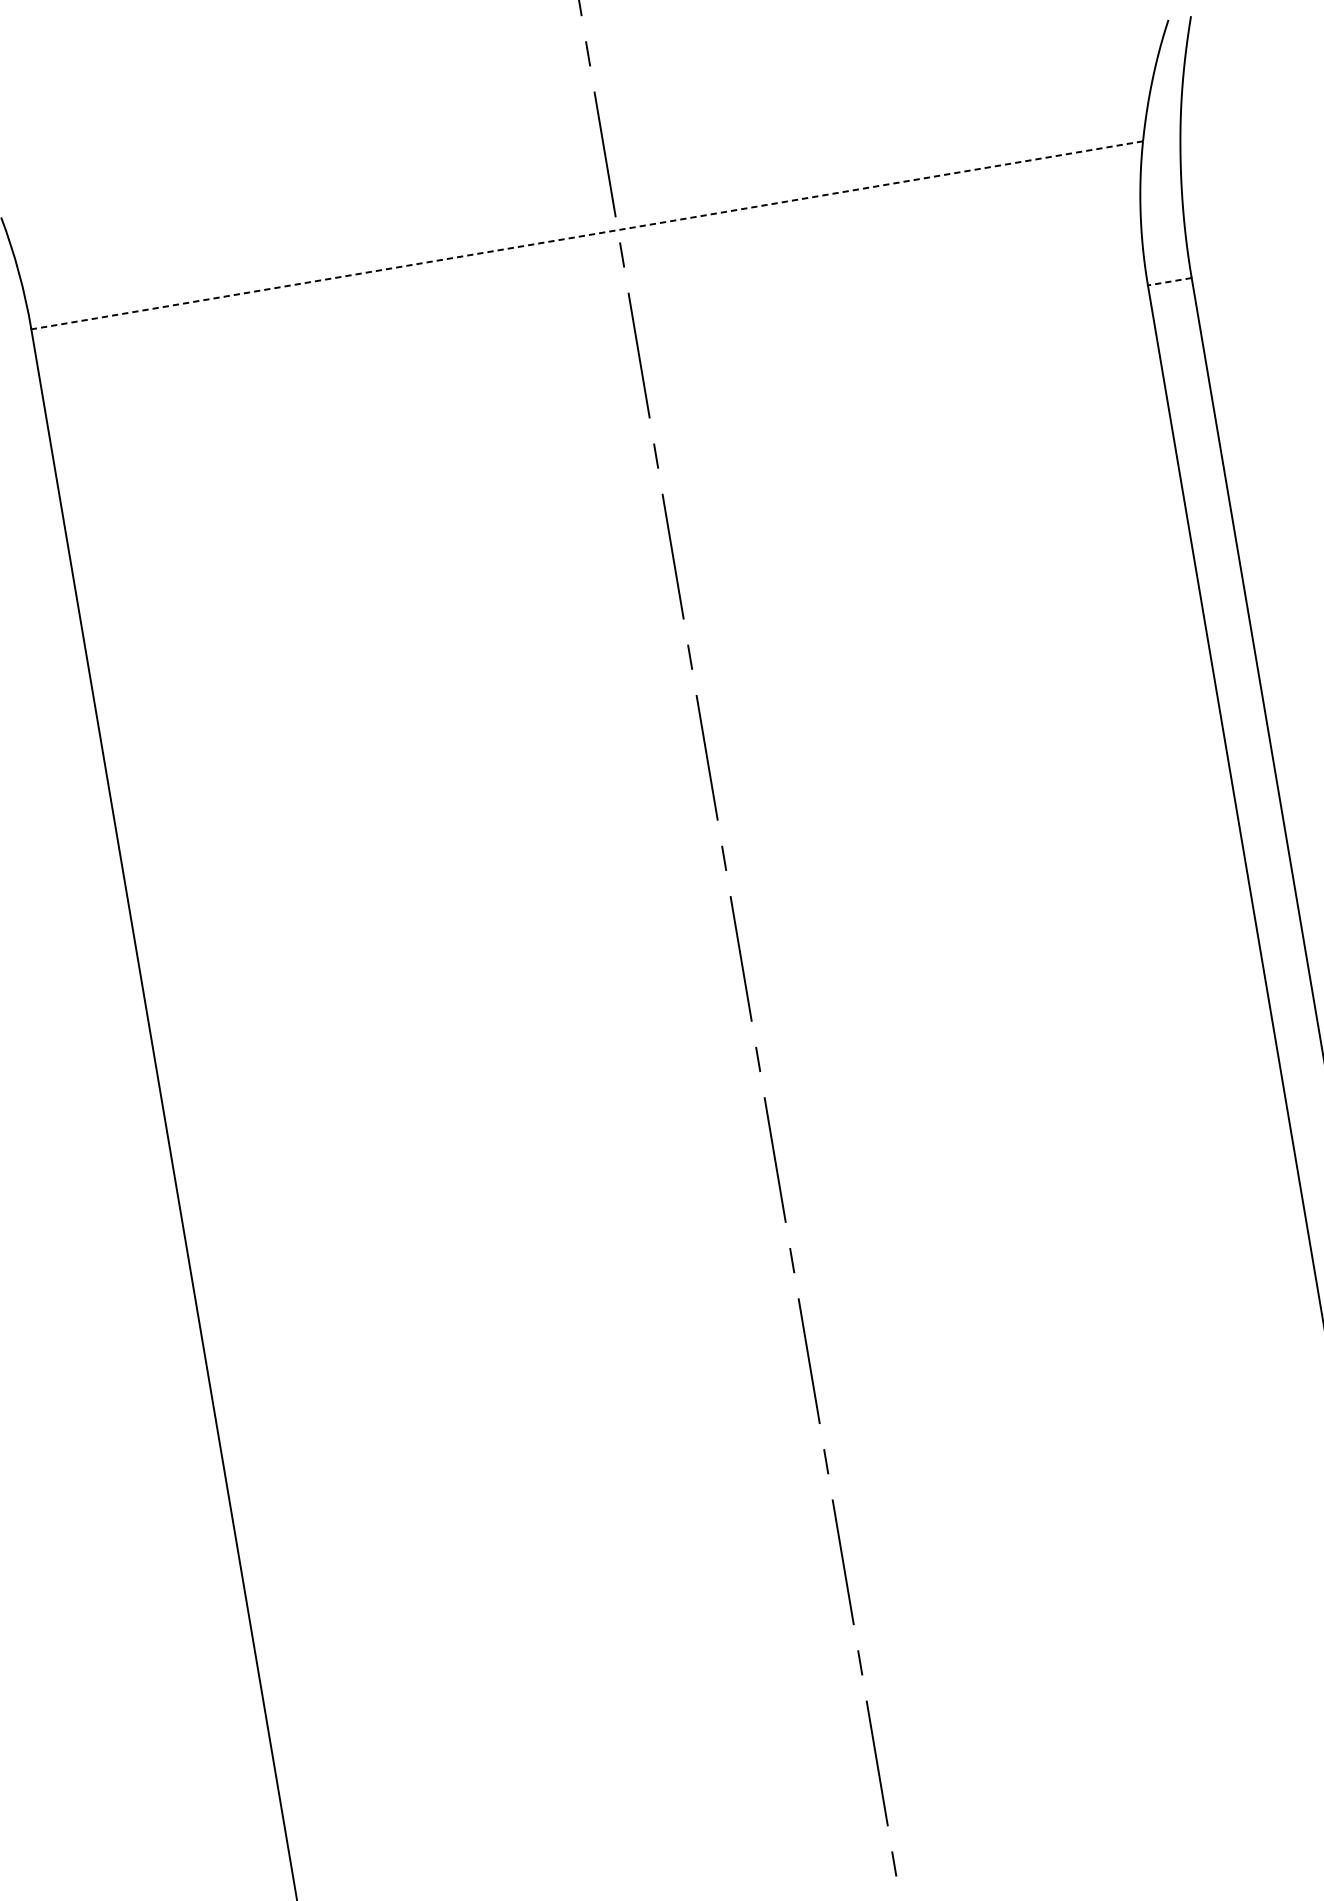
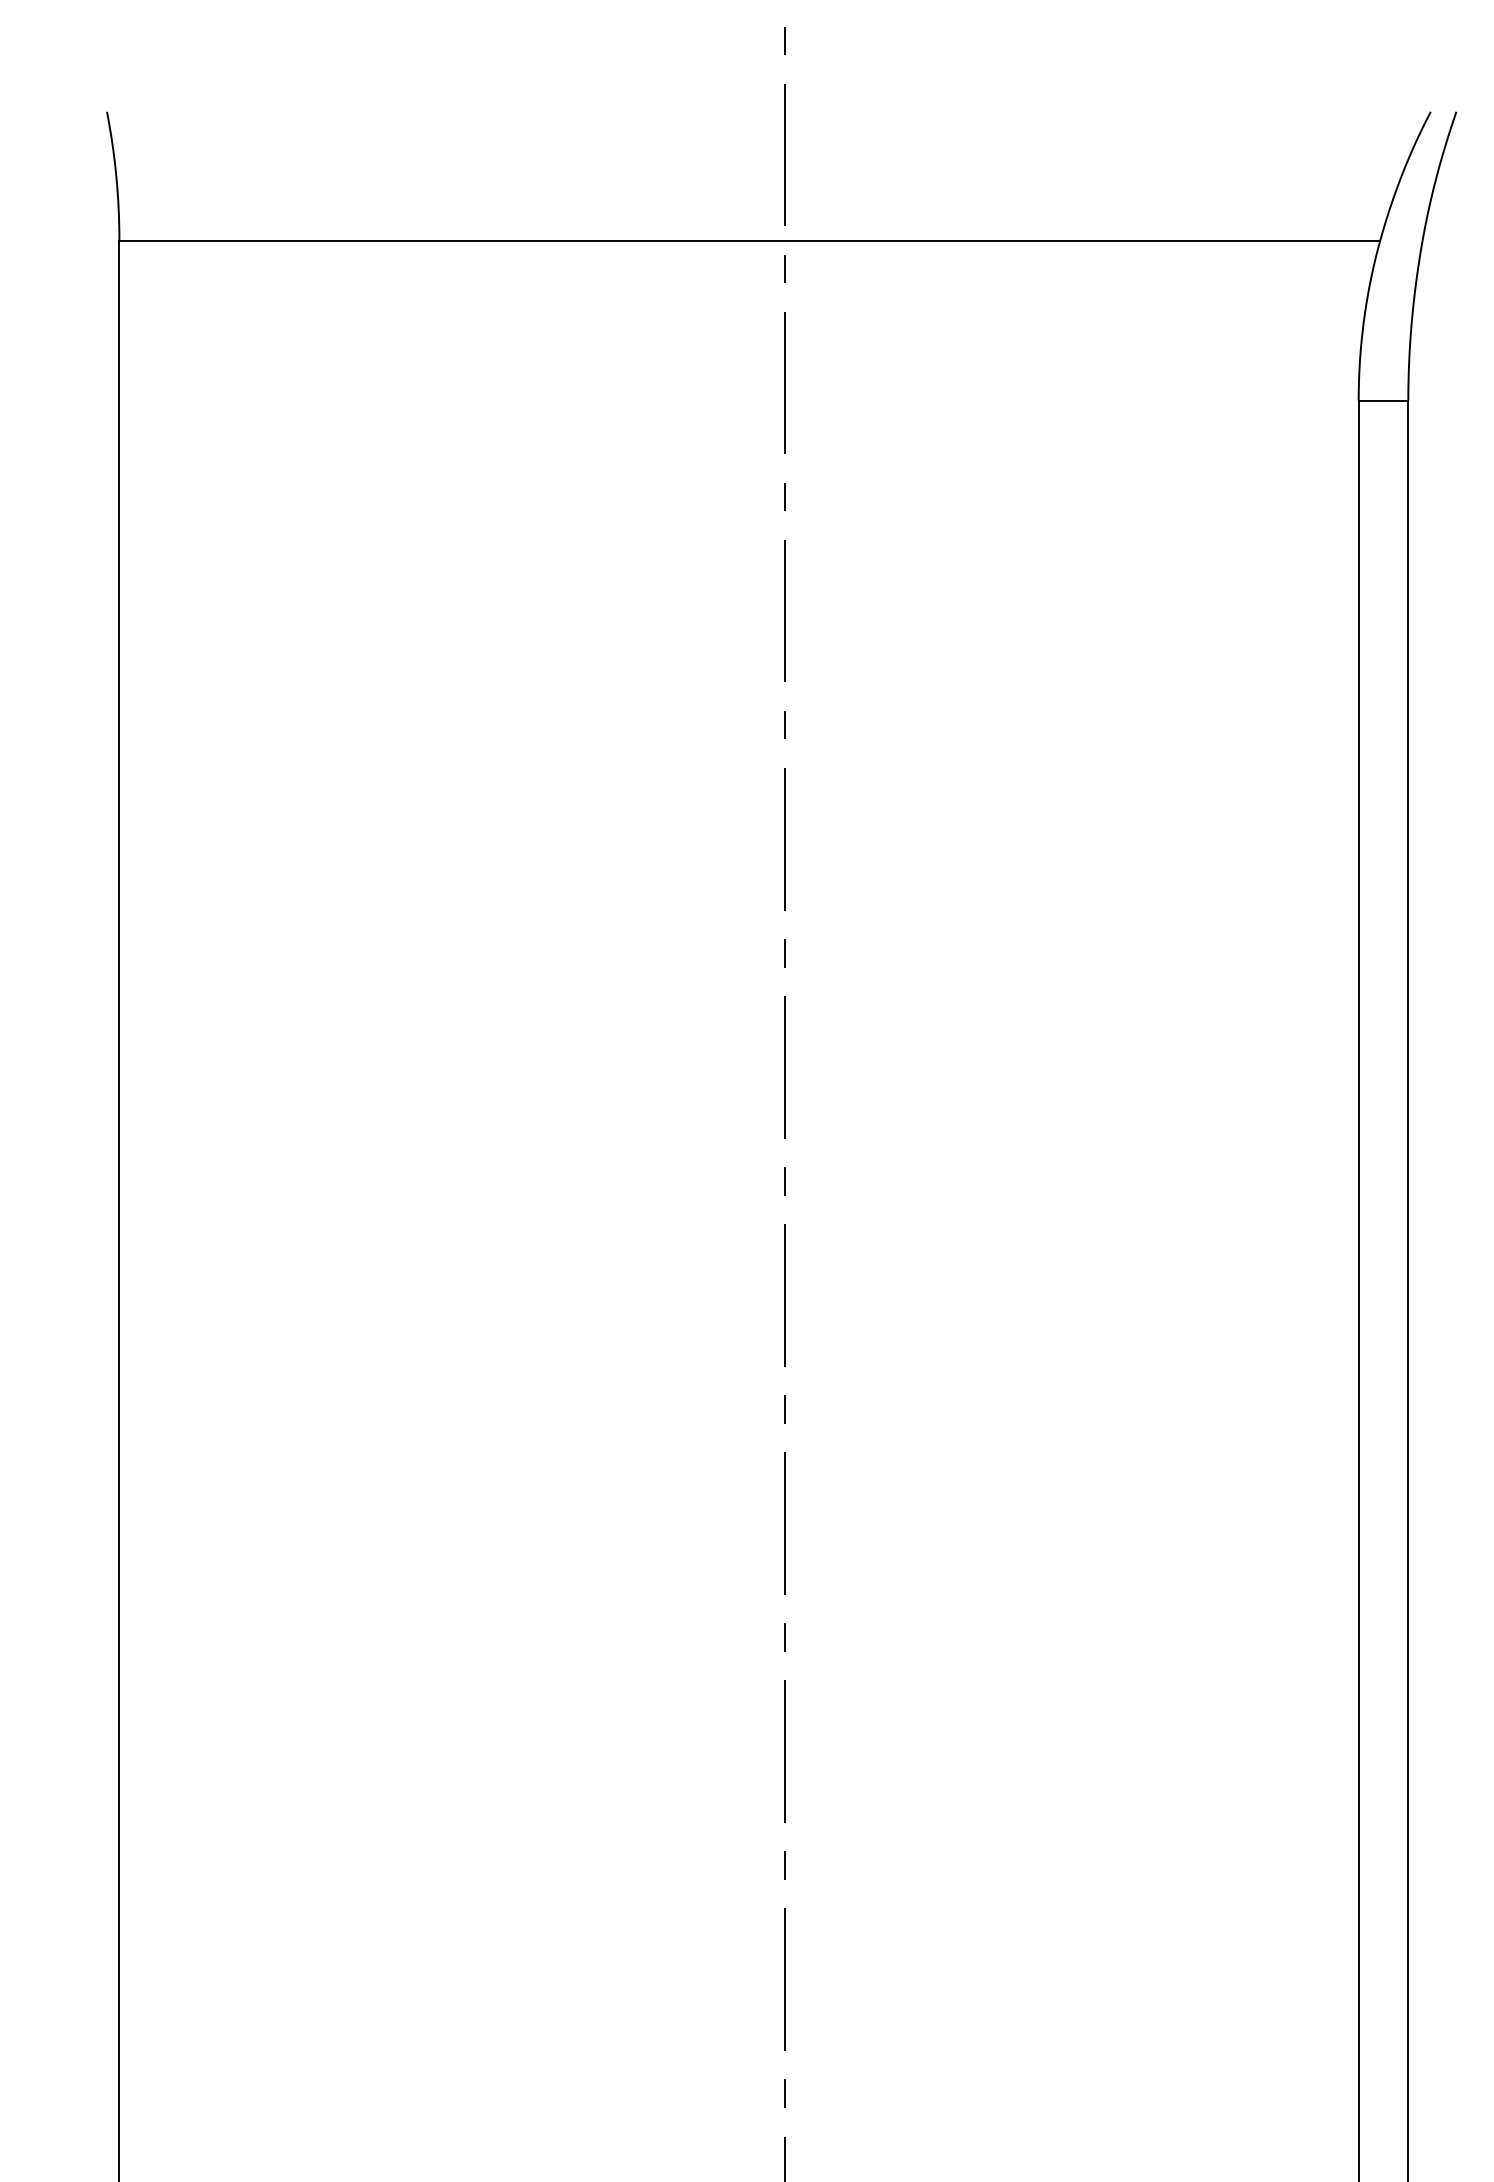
line: (586, 235) -> (749, 240), dashed -> solid
line: (1169, 281) -> (1383, 400), dashed -> solid

